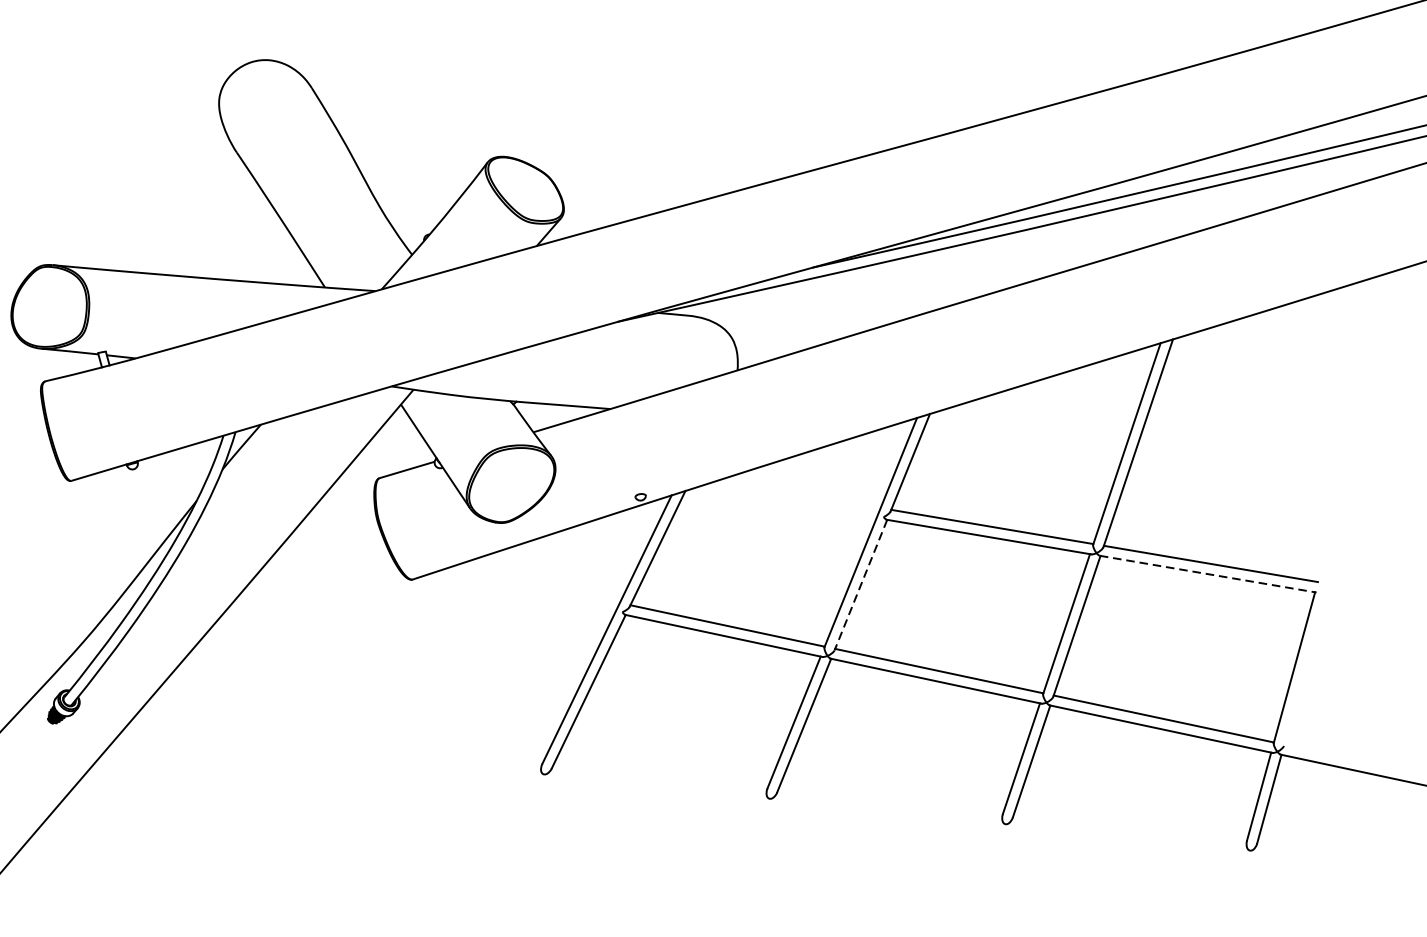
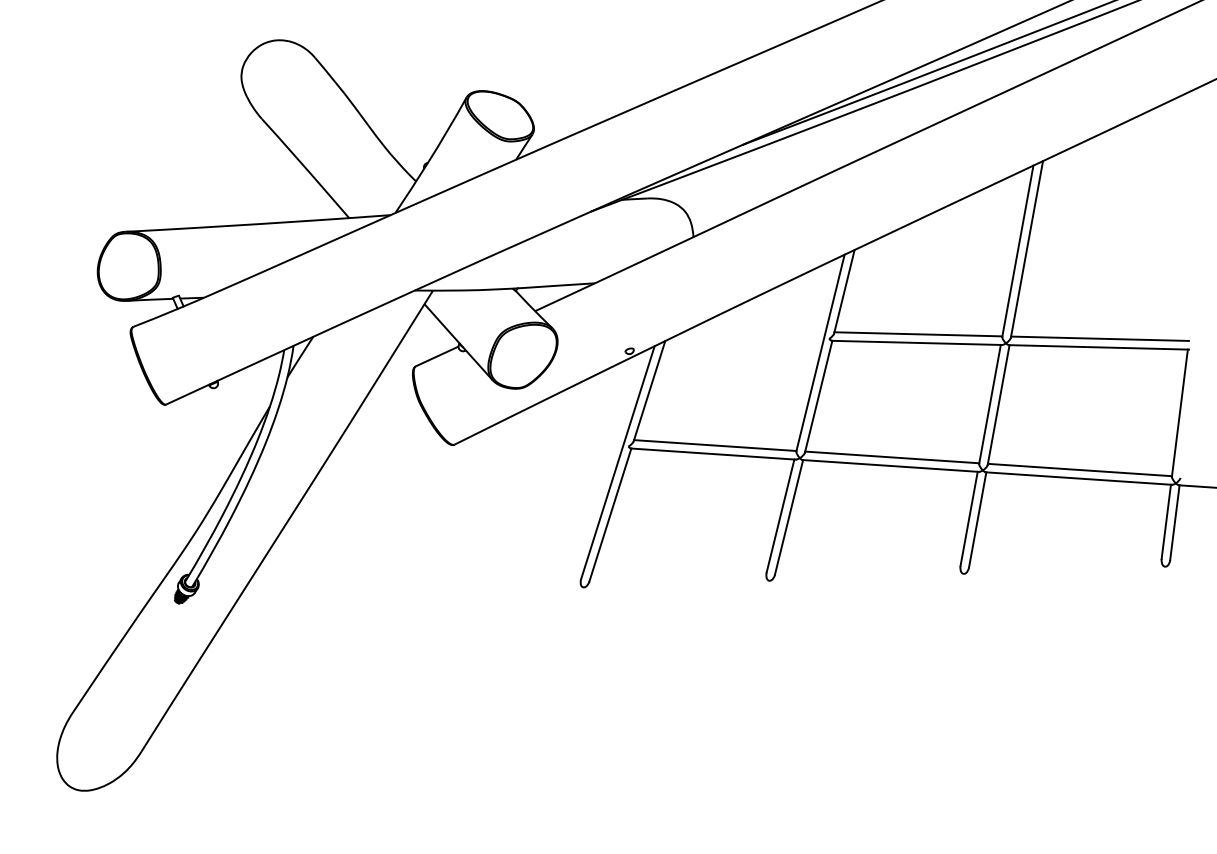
line: (1208, 574) -> (1099, 347), dashed -> solid
line: (860, 584) -> (818, 396), dashed -> solid

